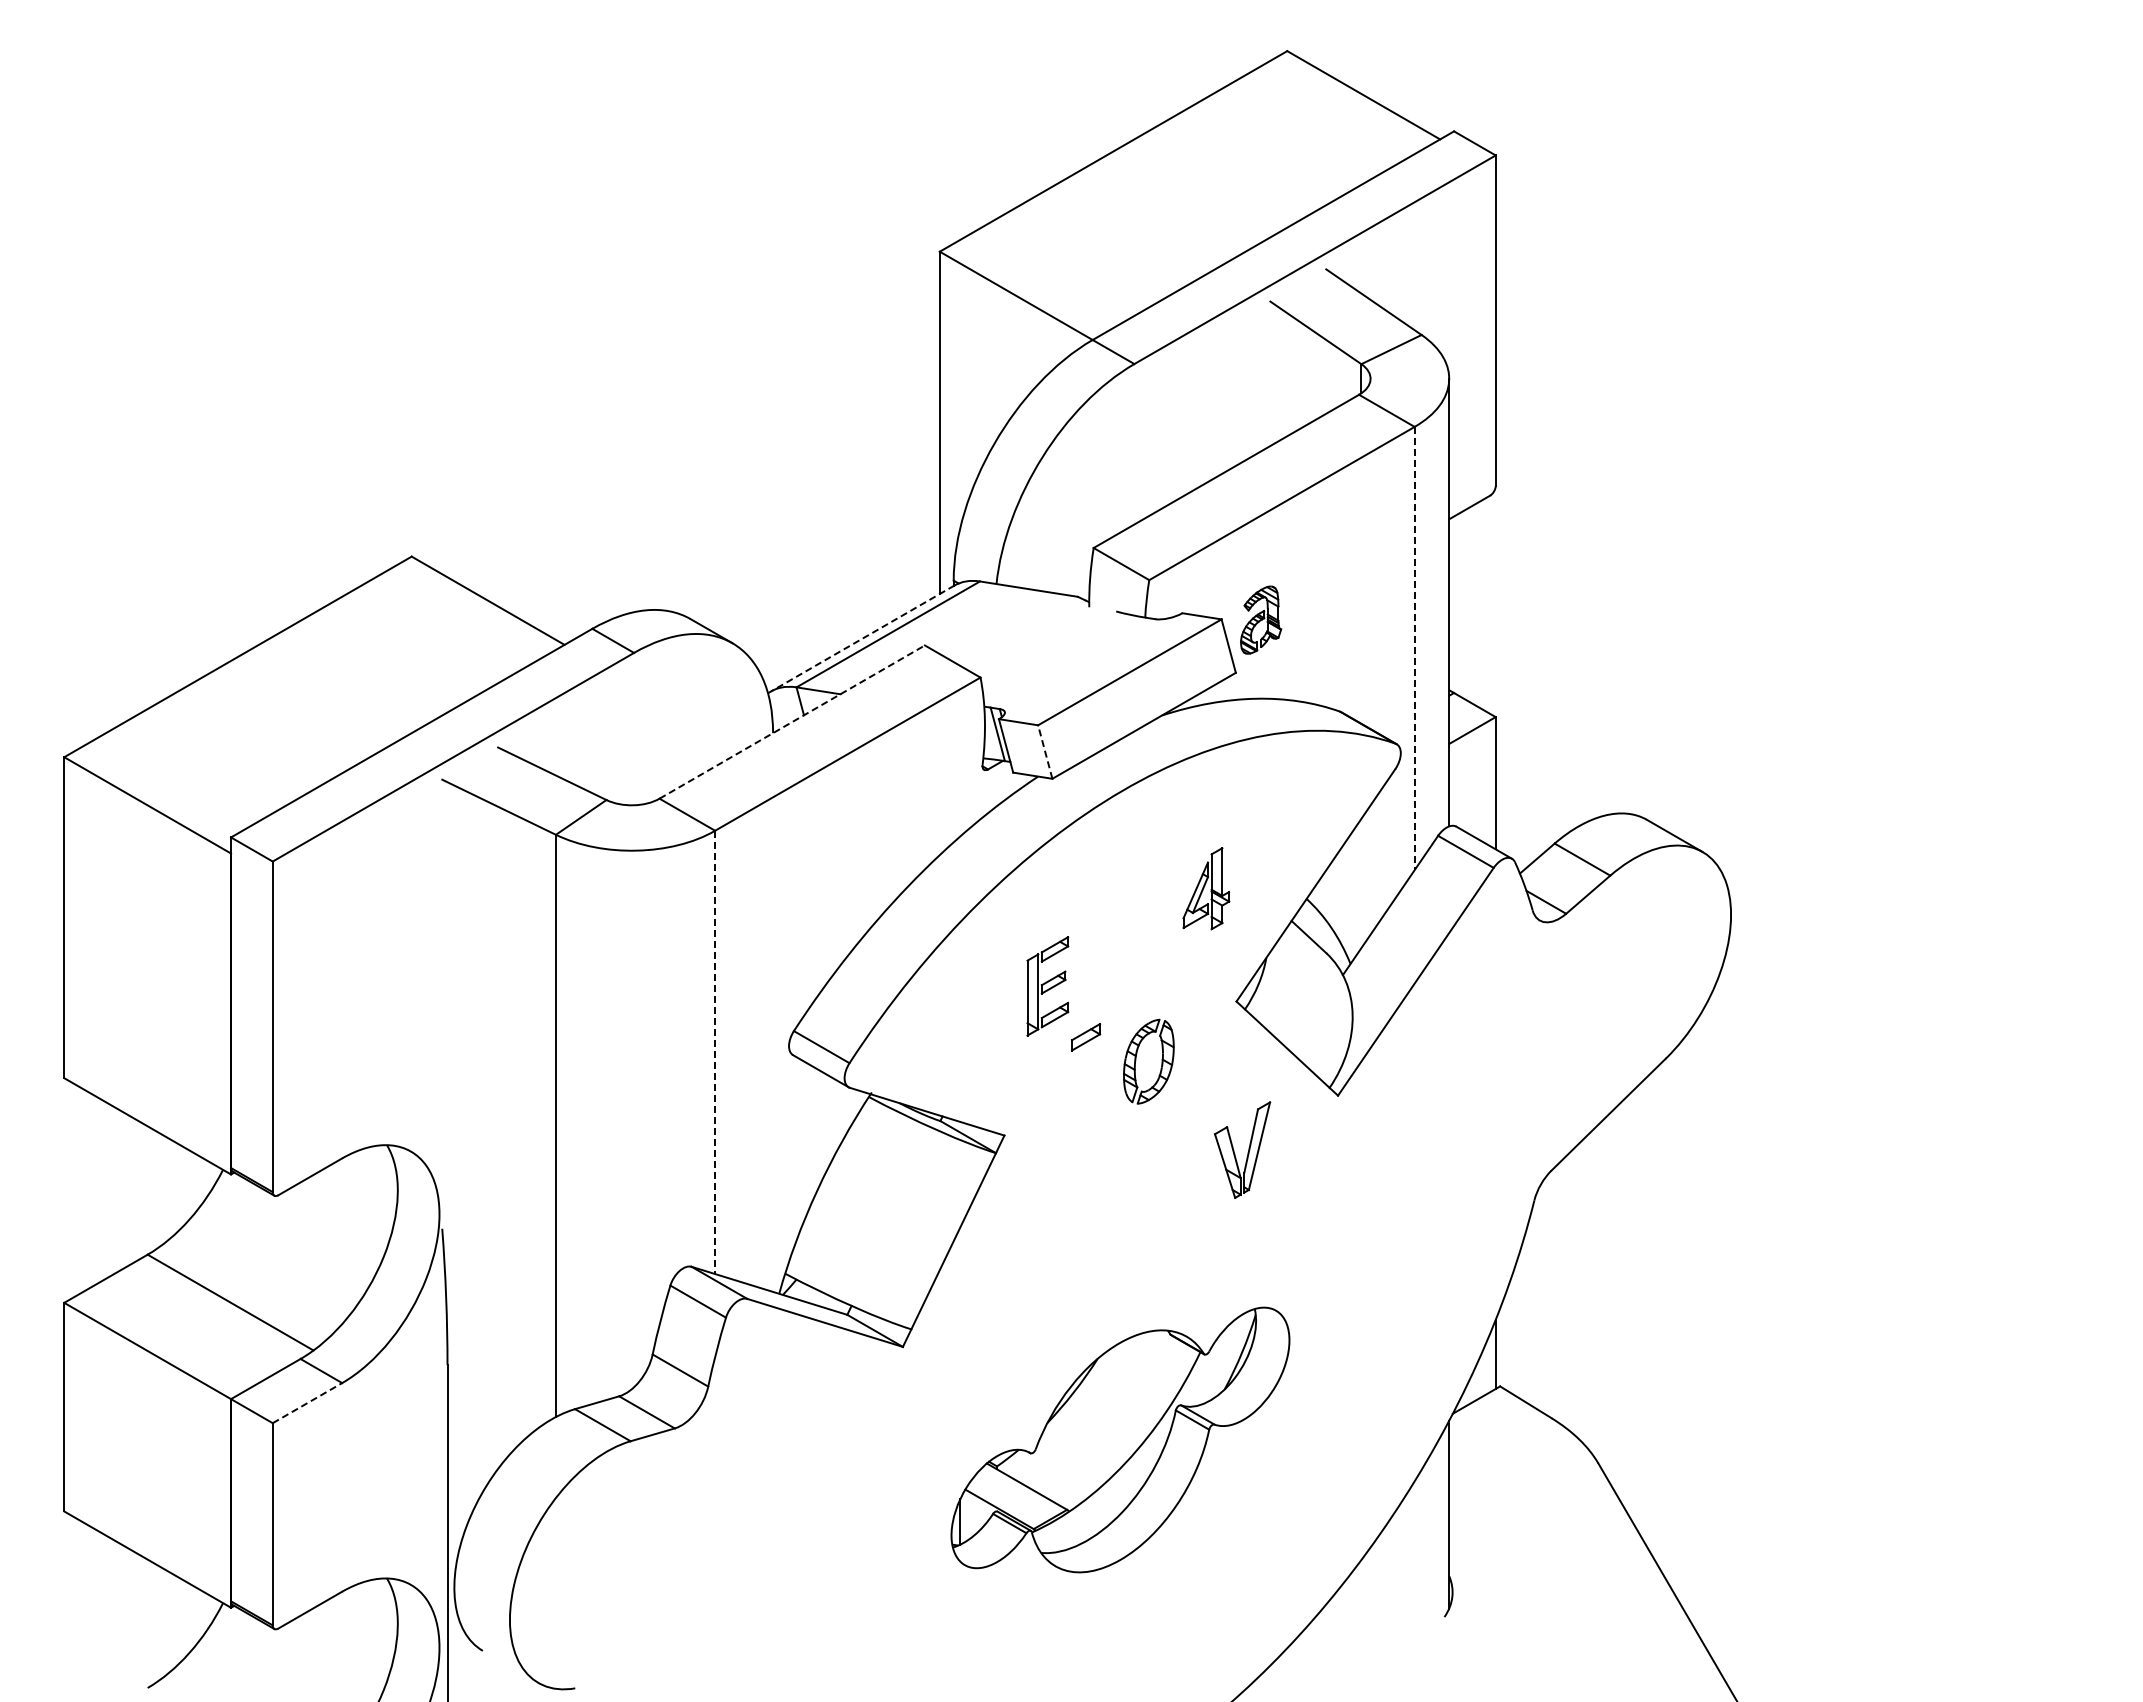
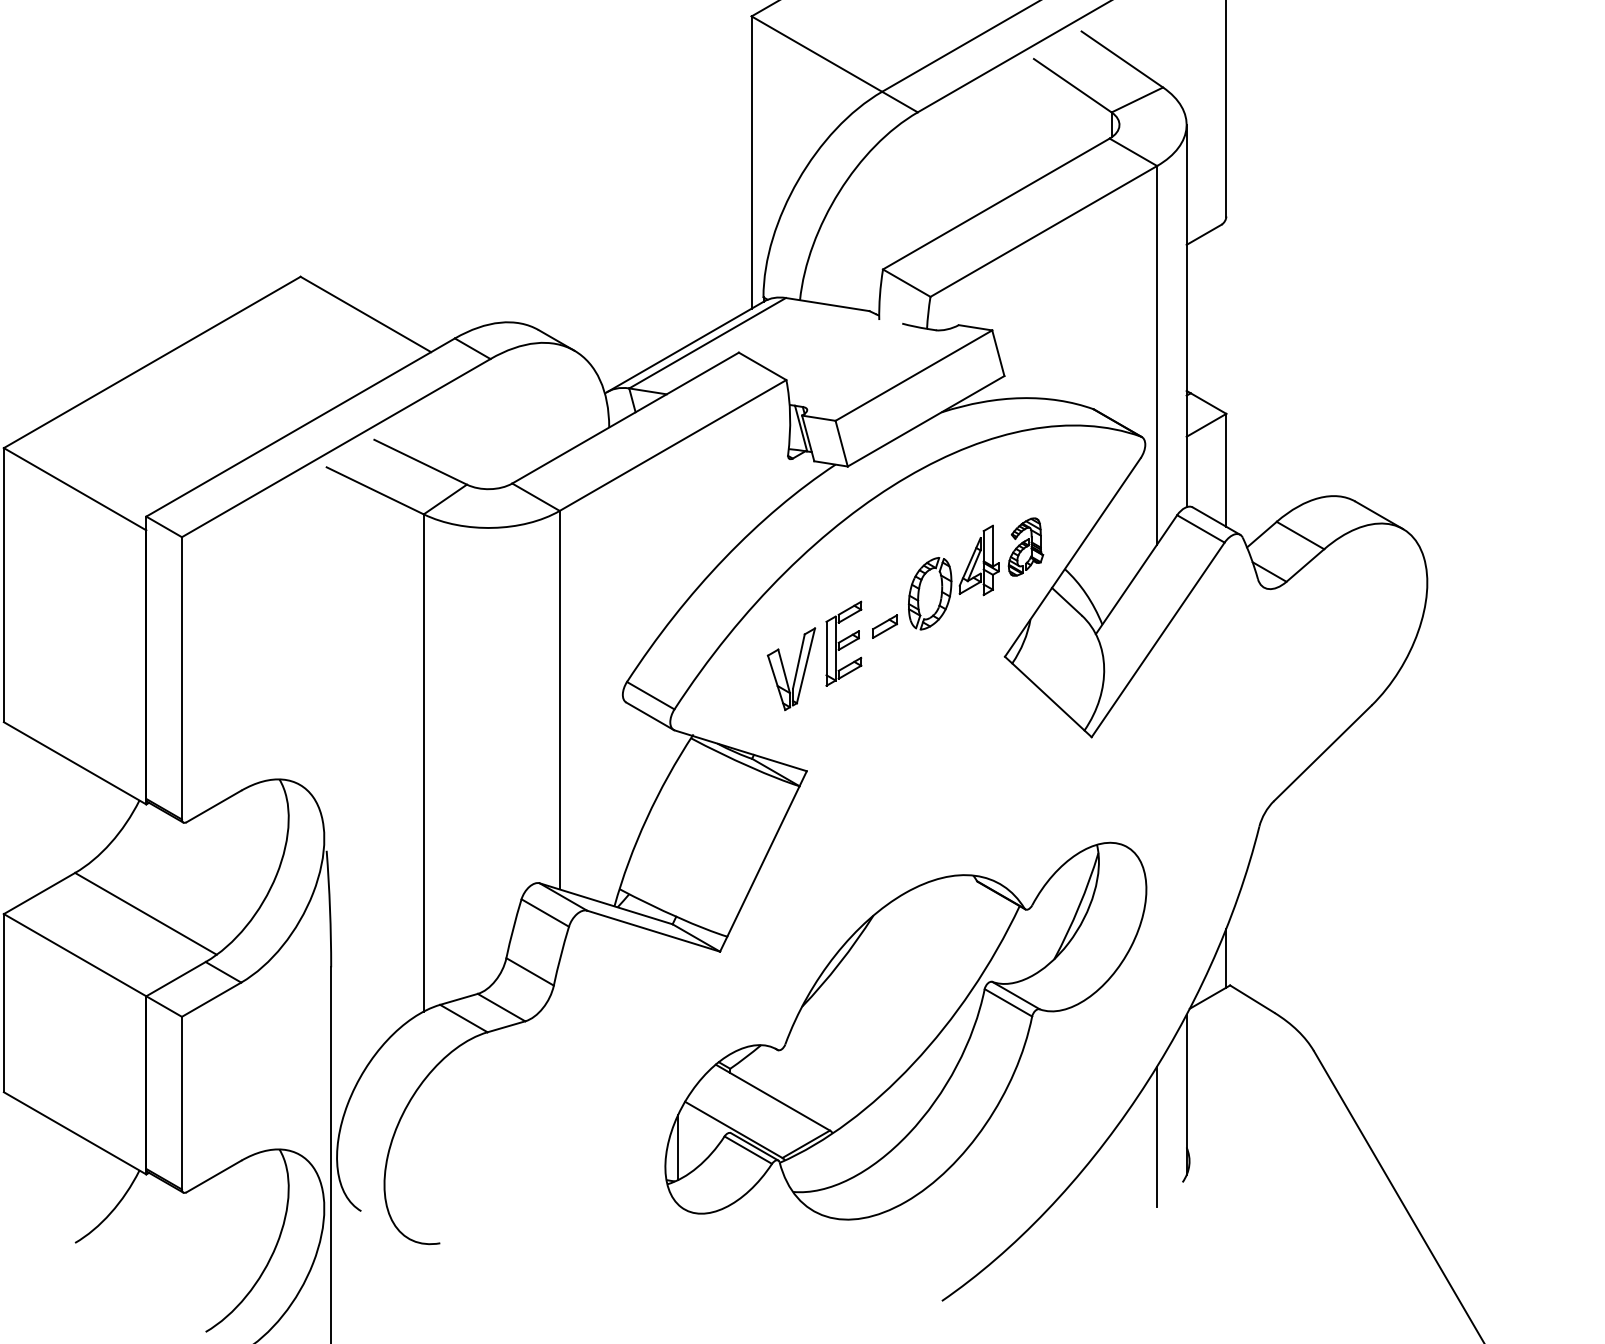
part: (1261, 619) -> (1026, 546), moved
line: (862, 638) -> (685, 346), dashed -> solid
line: (1414, 648) -> (1156, 355), dashed -> solid
line: (792, 721) -> (625, 417), dashed -> solid
line: (1045, 752) -> (841, 444), dashed -> solid
part: (1086, 1037) -> (885, 626), moved
line: (715, 1052) -> (560, 700), dashed -> solid
part: (1136, 1061) -> (919, 593), moved
part: (1242, 1149) -> (791, 668), moved
line: (307, 1402) -> (211, 999), dashed -> solid
part: (1120, 1439) -> (905, 1030), size x1.67
line: (1414, 1563) -> (1156, 1136), added

